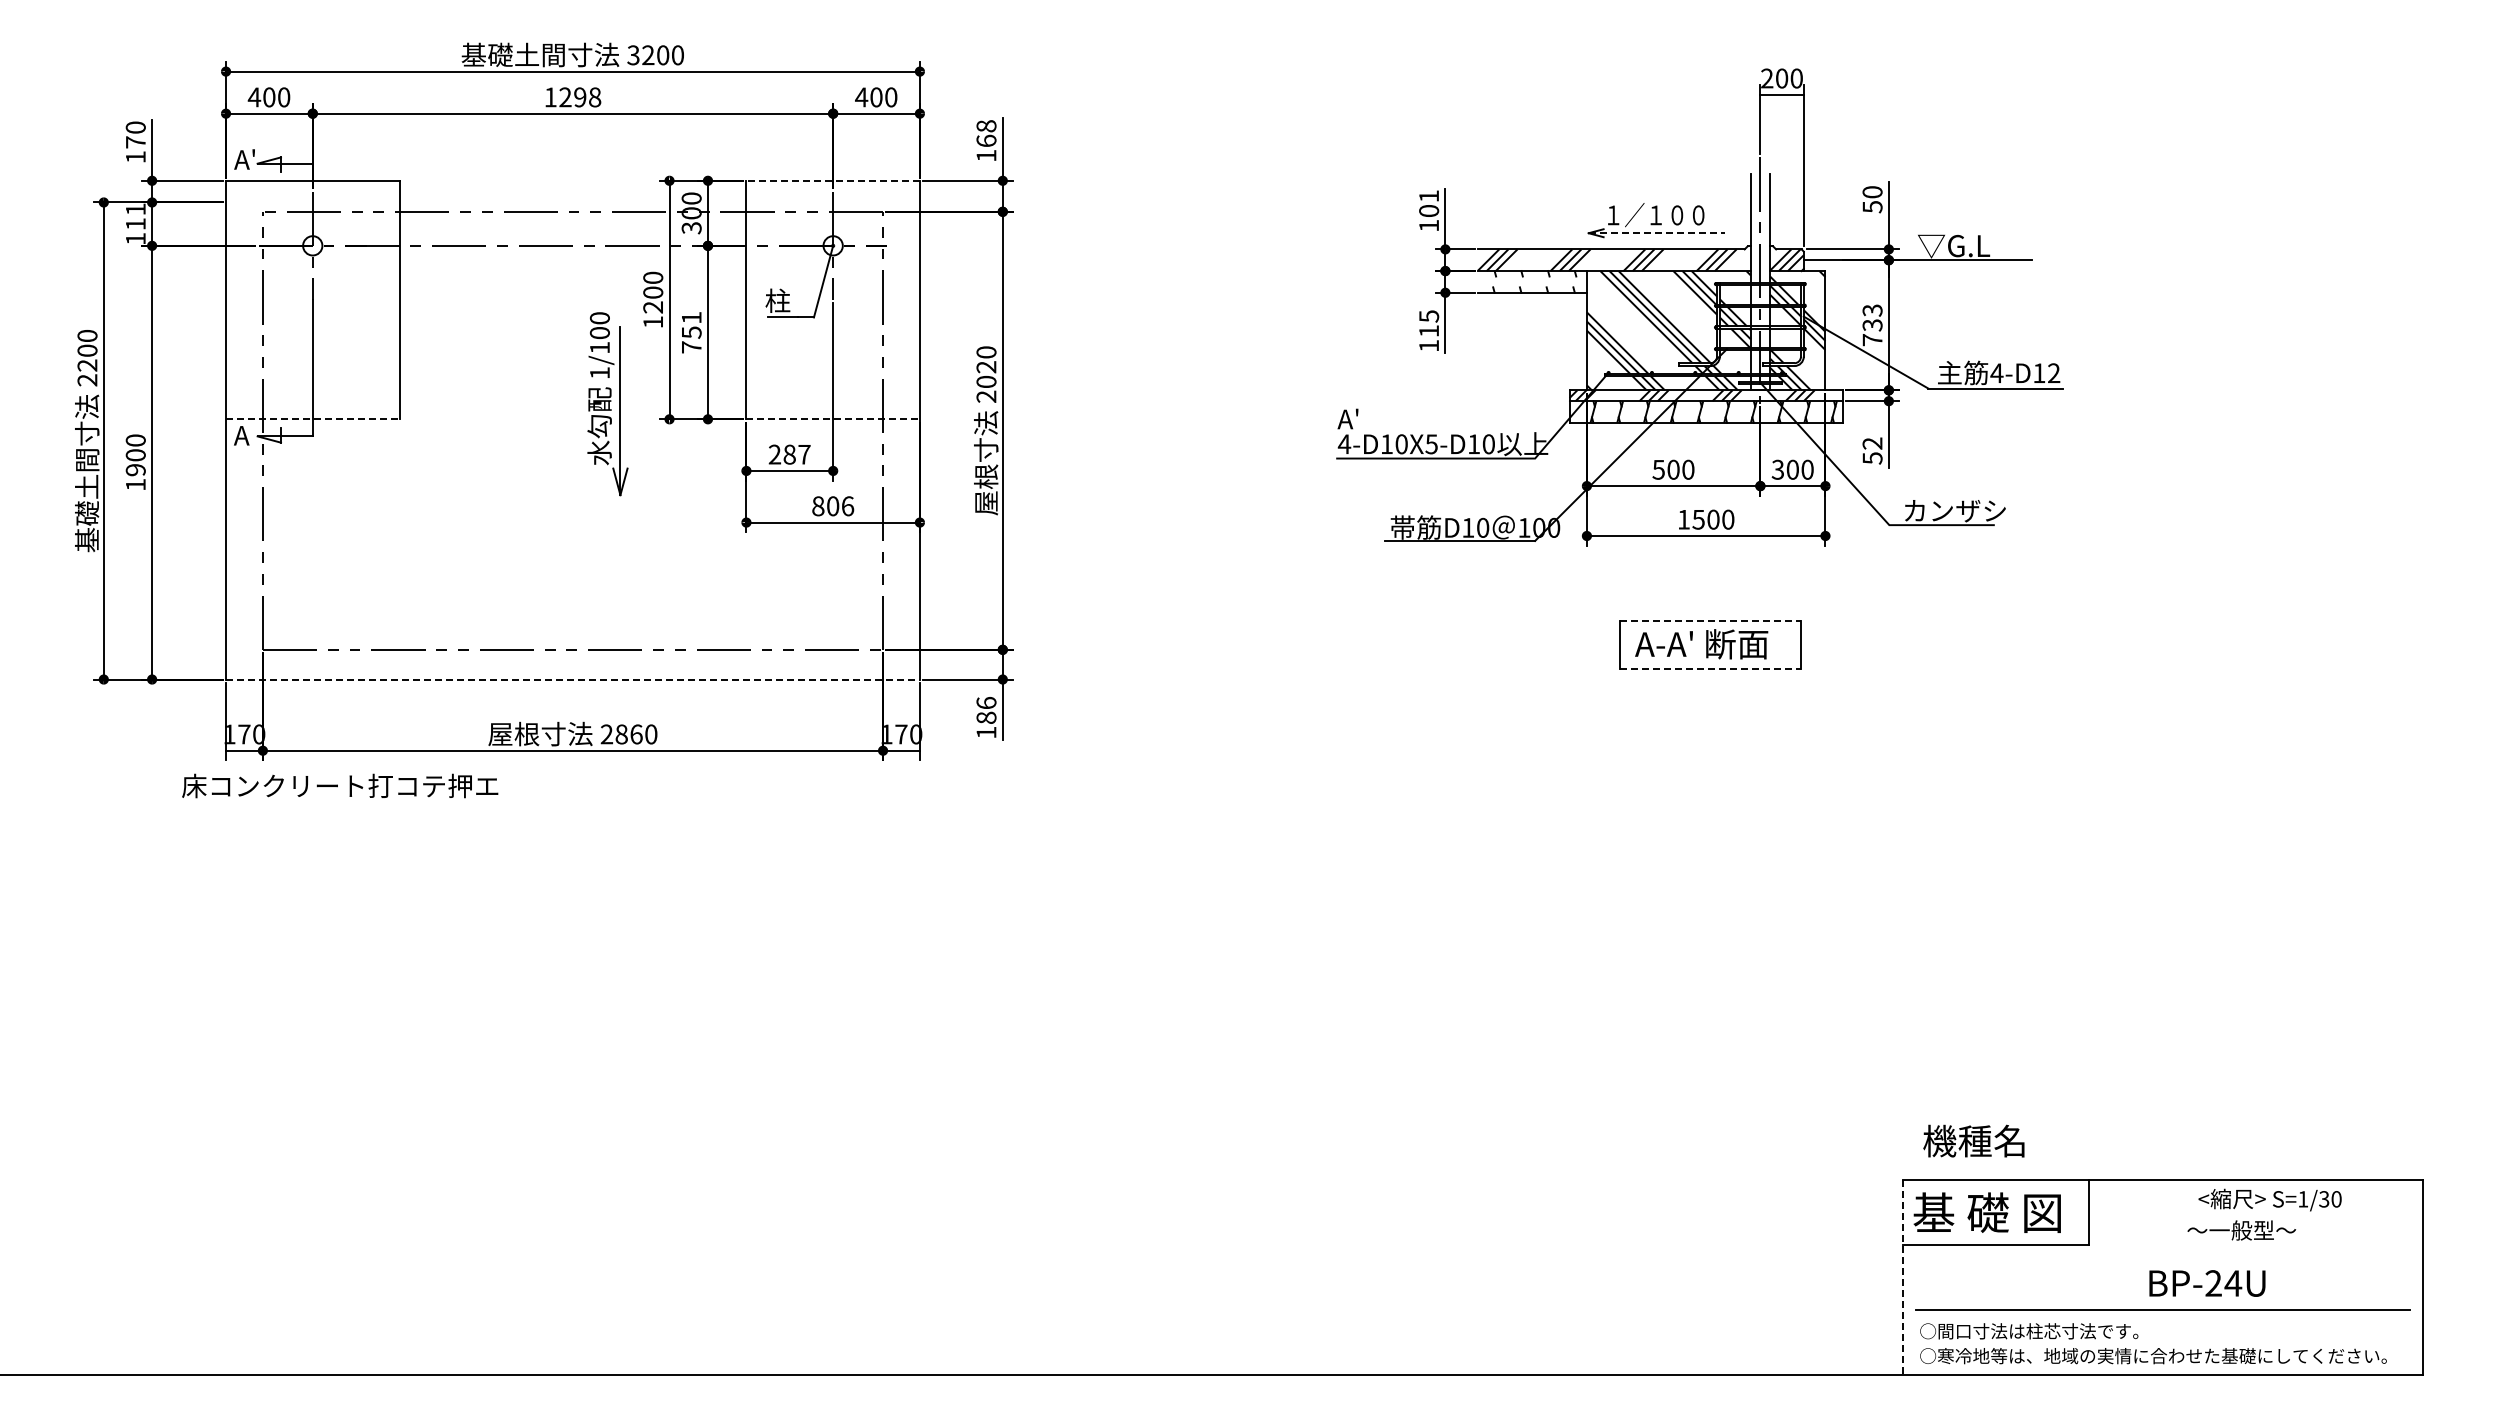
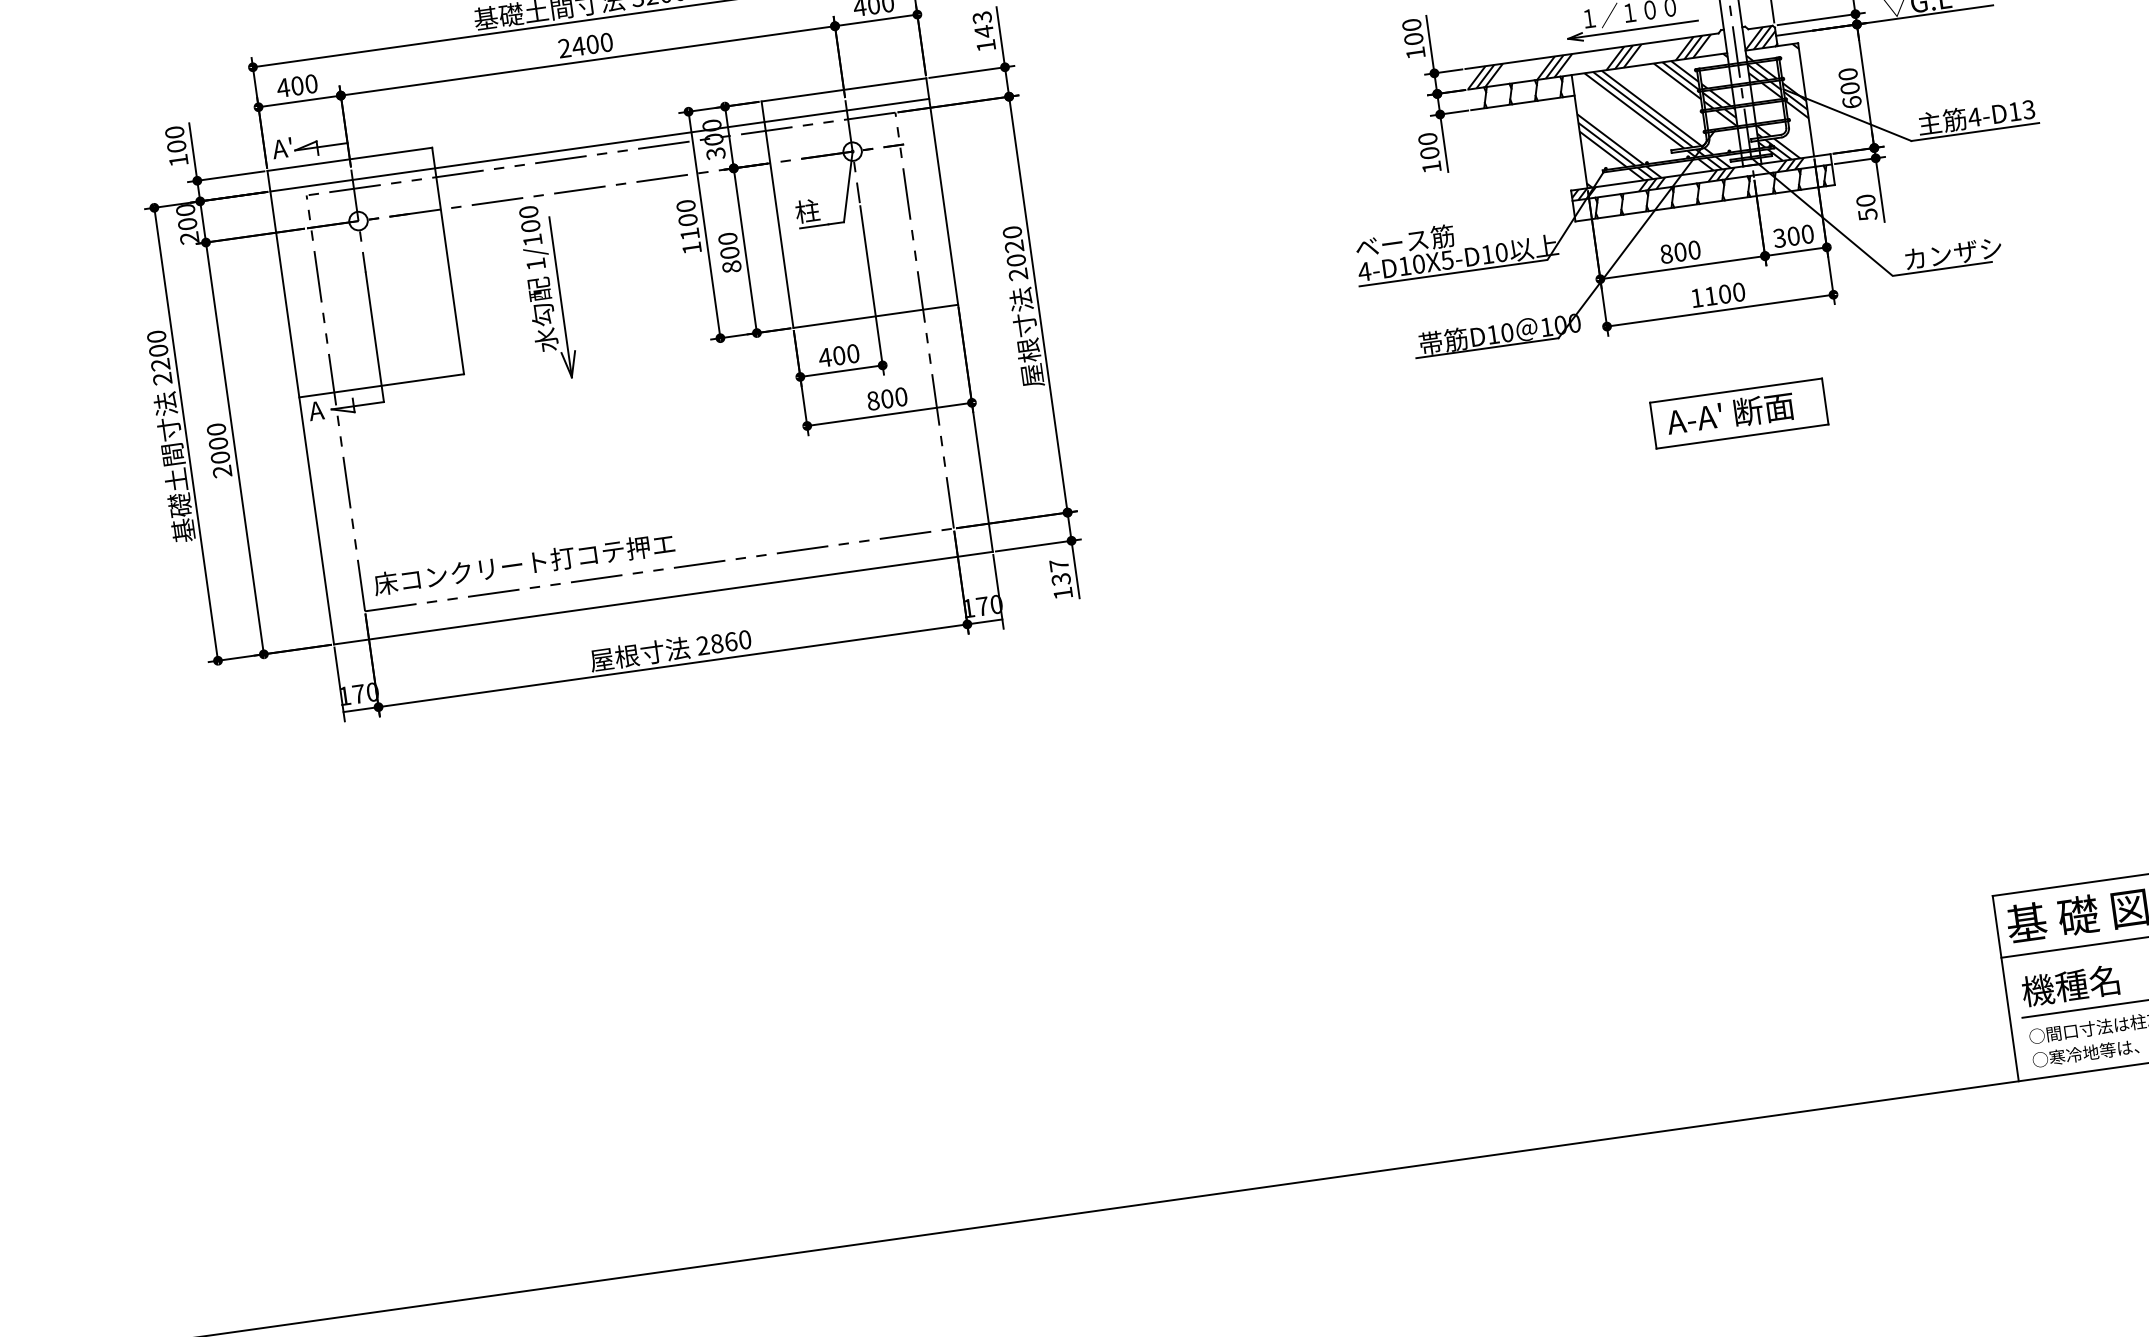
text: (572, 97) -> (585, 45), 1298 -> 2400
text: (986, 133) -> (983, 24), 168 -> 143
text: (135, 142) -> (176, 146), 170 -> 100
line: (833, 180) -> (844, 89), dashed -> solid
text: (1429, 196) -> (1412, 25), 101 -> 100
line: (572, 202) -> (599, 145), added
text: (135, 223) -> (187, 223), 111 -> 200
line: (1657, 233) -> (1633, 29), dashed -> solid
hatch: (1534, 281) -> (1523, 91), added
text: (652, 307) -> (689, 234), 1200 -> 1100
text: (1429, 323) -> (1429, 145), 115 -> 100
text: (1872, 325) -> (1850, 88), 733 -> 600
text: (691, 332) -> (729, 252), 751 -> 800
text: (2053, 373) -> (2028, 110), 4-D12 -> 4-D13
part: (607, 404) -> (547, 292), moved
line: (312, 419) -> (381, 386), dashed -> solid
line: (833, 419) -> (876, 316), dashed -> solid
text: (1389, 419) -> (1404, 242), A' -> ベース筋
text: (1872, 443) -> (1865, 200), 52 -> 50
text: (789, 454) -> (839, 355), 287 -> 400
text: (1658, 469) -> (1666, 253), 500 -> 800
text: (135, 477) -> (221, 464), 1900 -> 2000
text: (848, 506) -> (901, 397), 806 -> 800
text: (1698, 519) -> (1710, 296), 1500 -> 1100
line: (1710, 620) -> (1735, 390), dashed -> solid
line: (1710, 669) -> (1742, 436), dashed -> solid
line: (572, 679) -> (663, 598), dashed -> solid
text: (986, 710) -> (1060, 572), 186 -> 137
text: (340, 785) -> (524, 563), moved
text: (1973, 1140) -> (2070, 985), moved
line: (1902, 1277) -> (2005, 988), dashed -> solid

